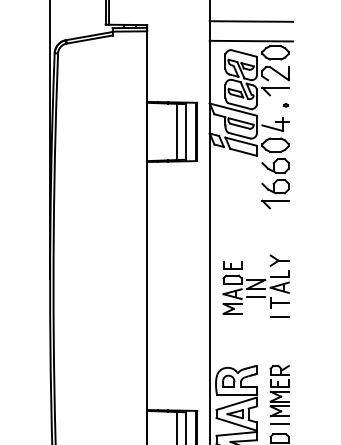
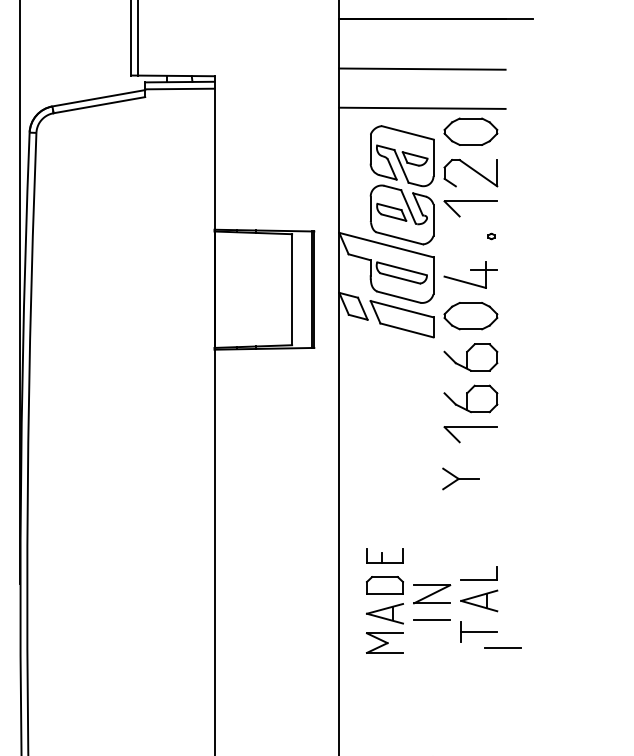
line: (177, 131) -> (274, 288), removed
part: (279, 260) -> (460, 478), moved
line: (279, 316) -> (502, 648), moved

